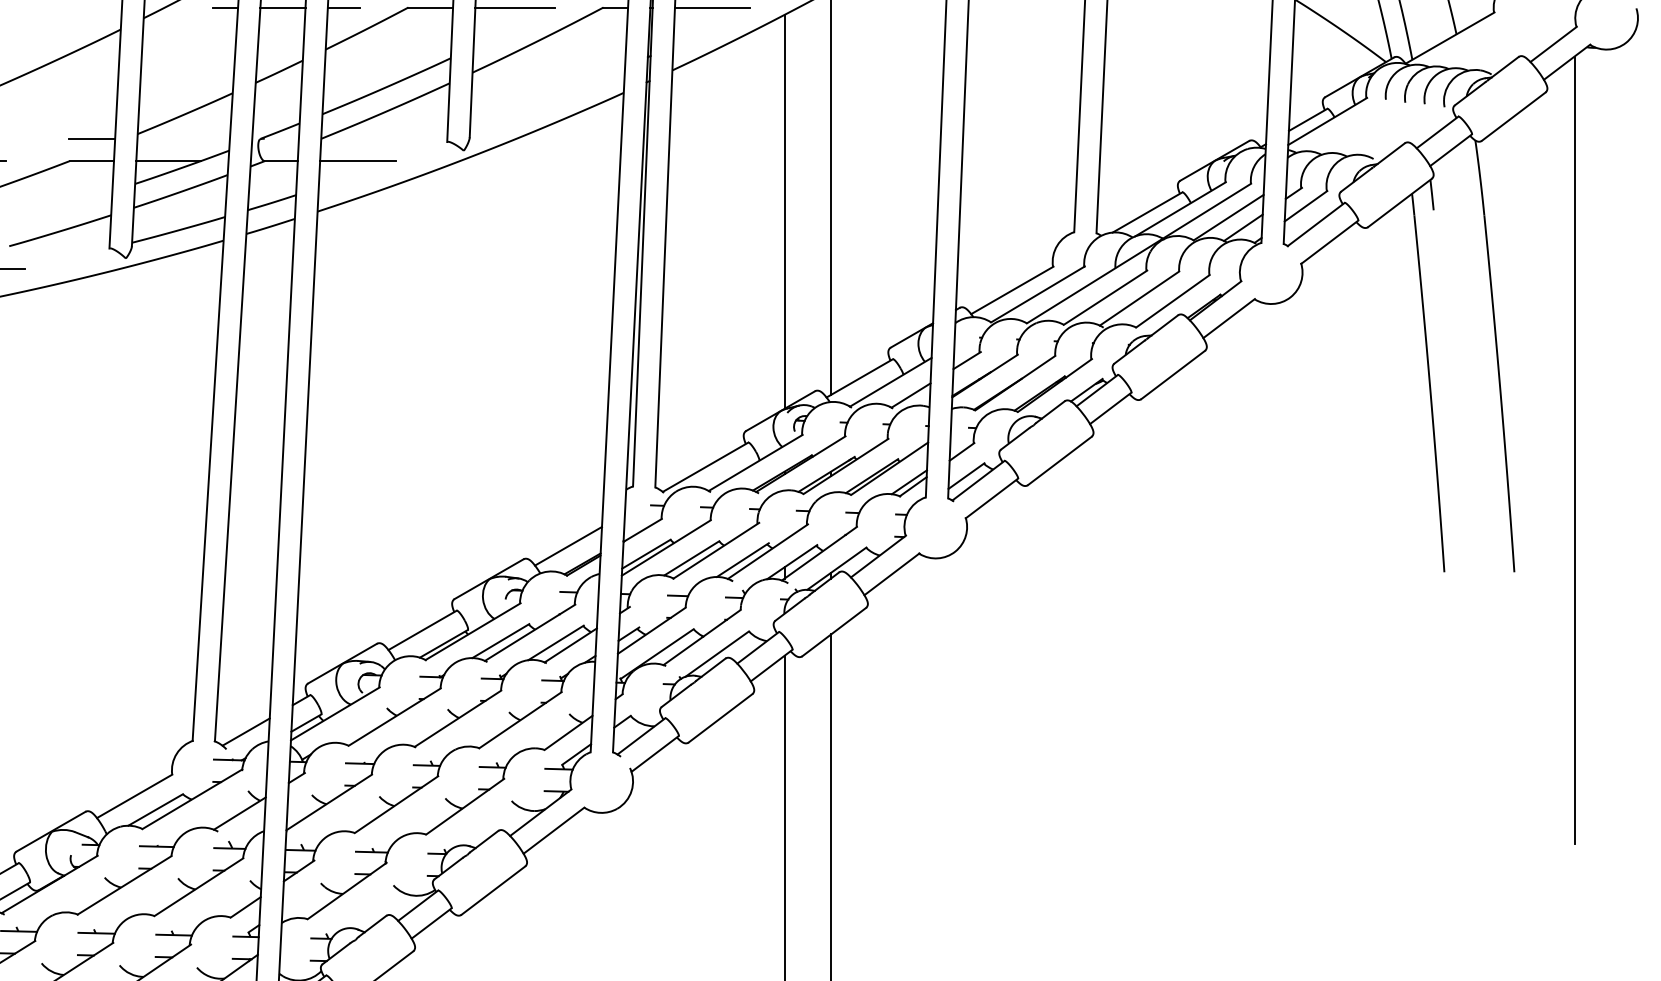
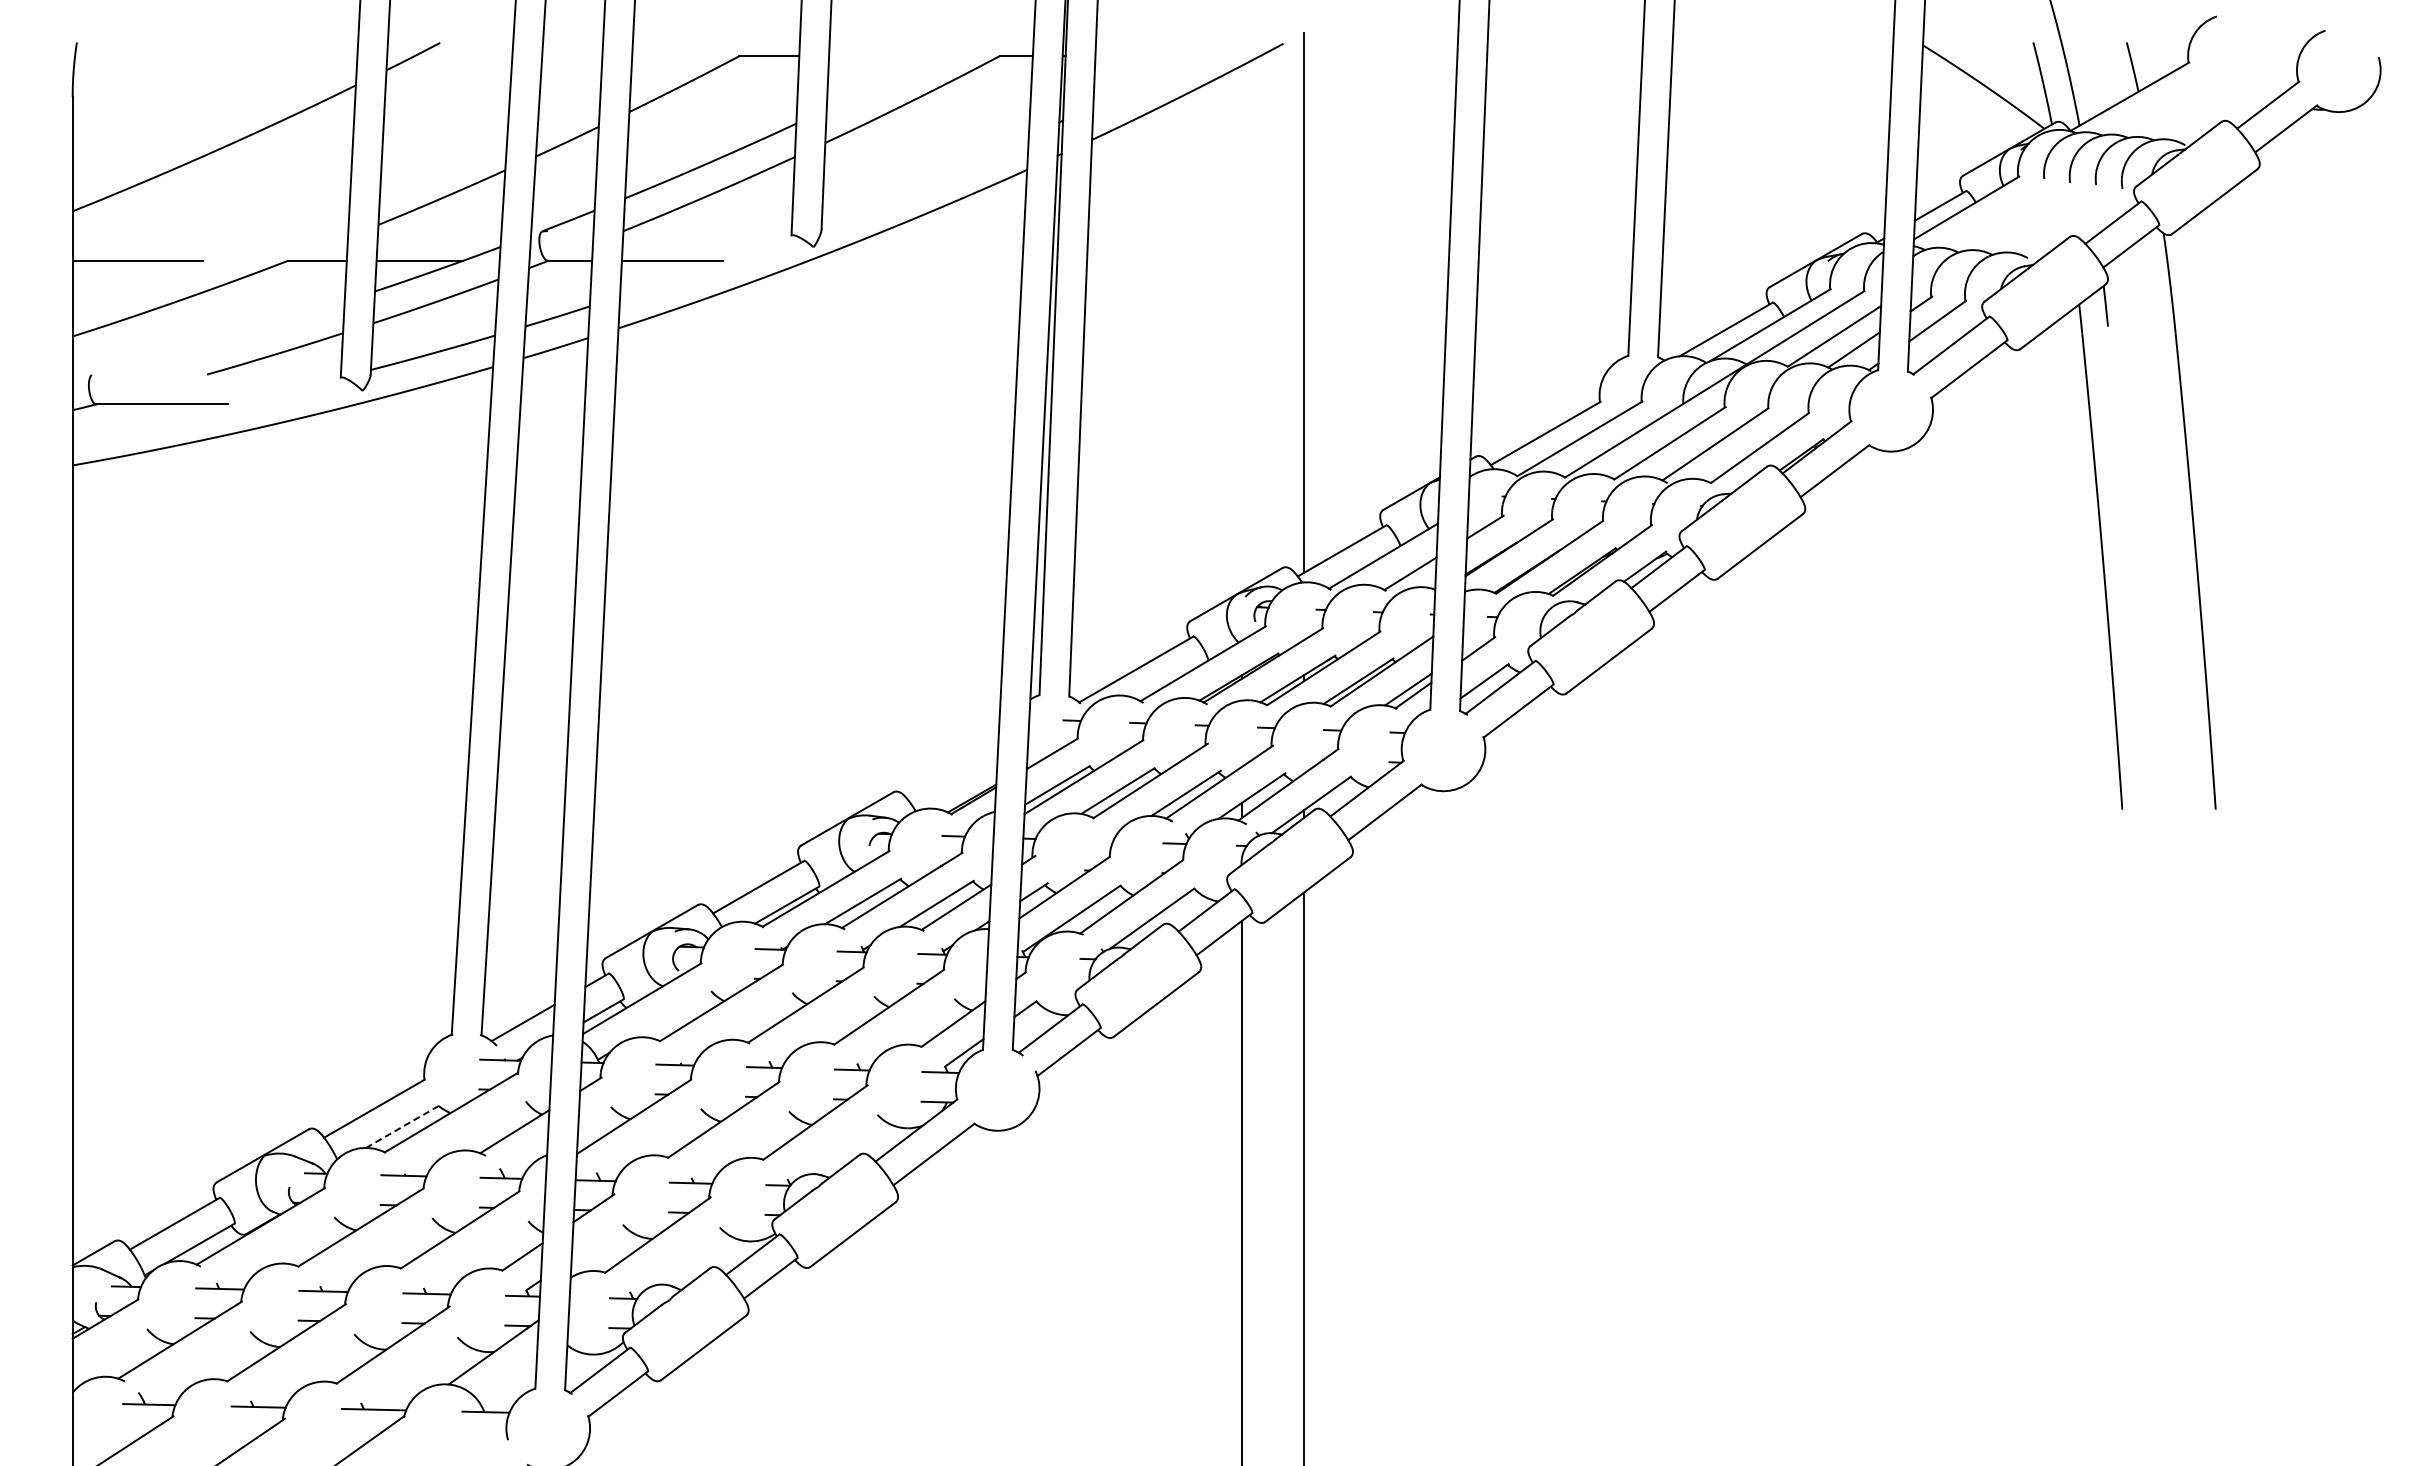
line: (225, 7) -> (495, 55), removed
line: (283, 7) -> (572, 55), removed
line: (343, 7) -> (653, 55), removed
line: (515, 7) -> (882, 55), removed
line: (712, 7) -> (1145, 55), removed
line: (92, 139) -> (317, 231), removed
line: (784, 211) -> (1241, 328), removed
line: (1574, 450) -> (2295, 646), removed
line: (568, 545) -> (953, 774), removed
line: (677, 595) -> (1099, 840), removed
line: (155, 809) -> (402, 1126), solid -> dashed

